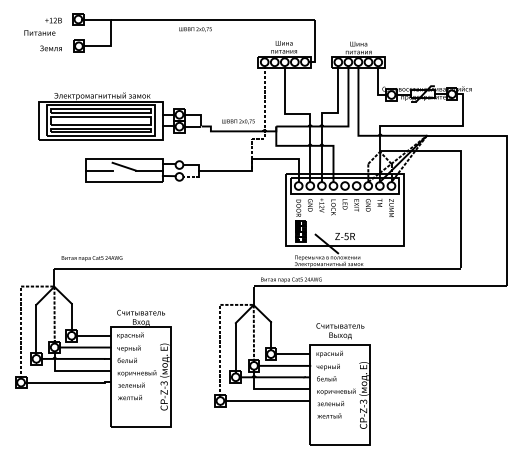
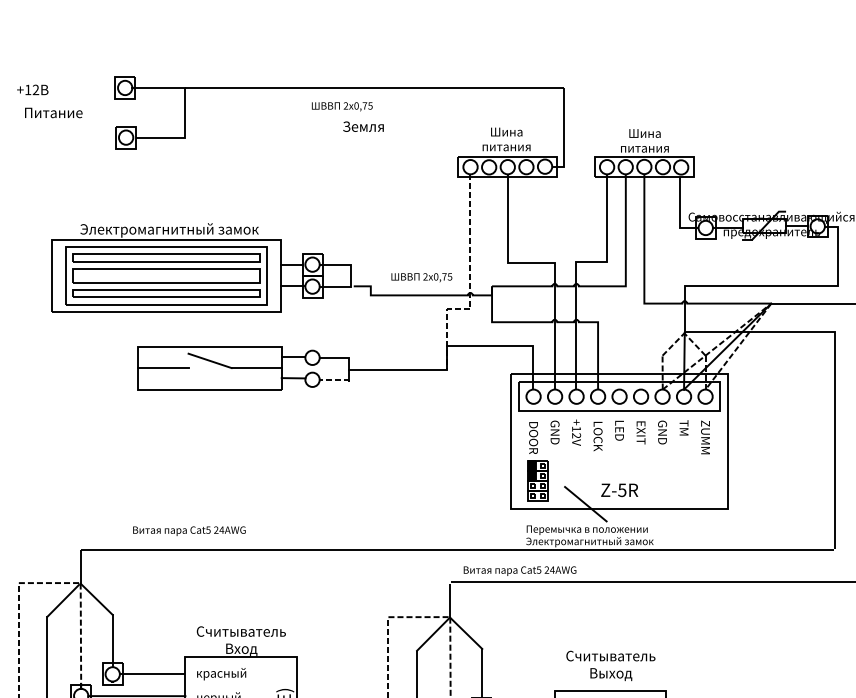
text: (53, 20) -> (32, 89), moved
text: (50, 48) -> (362, 126), moved
text: (91, 258) -> (188, 531), moved

